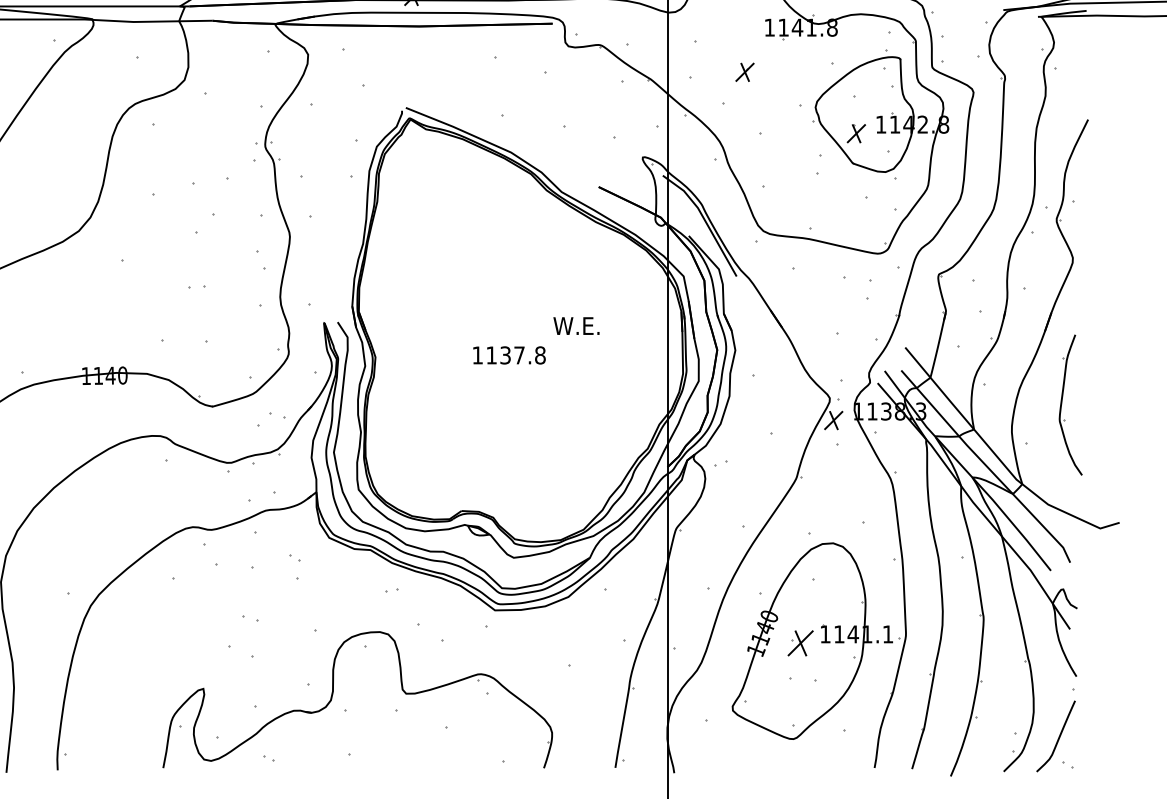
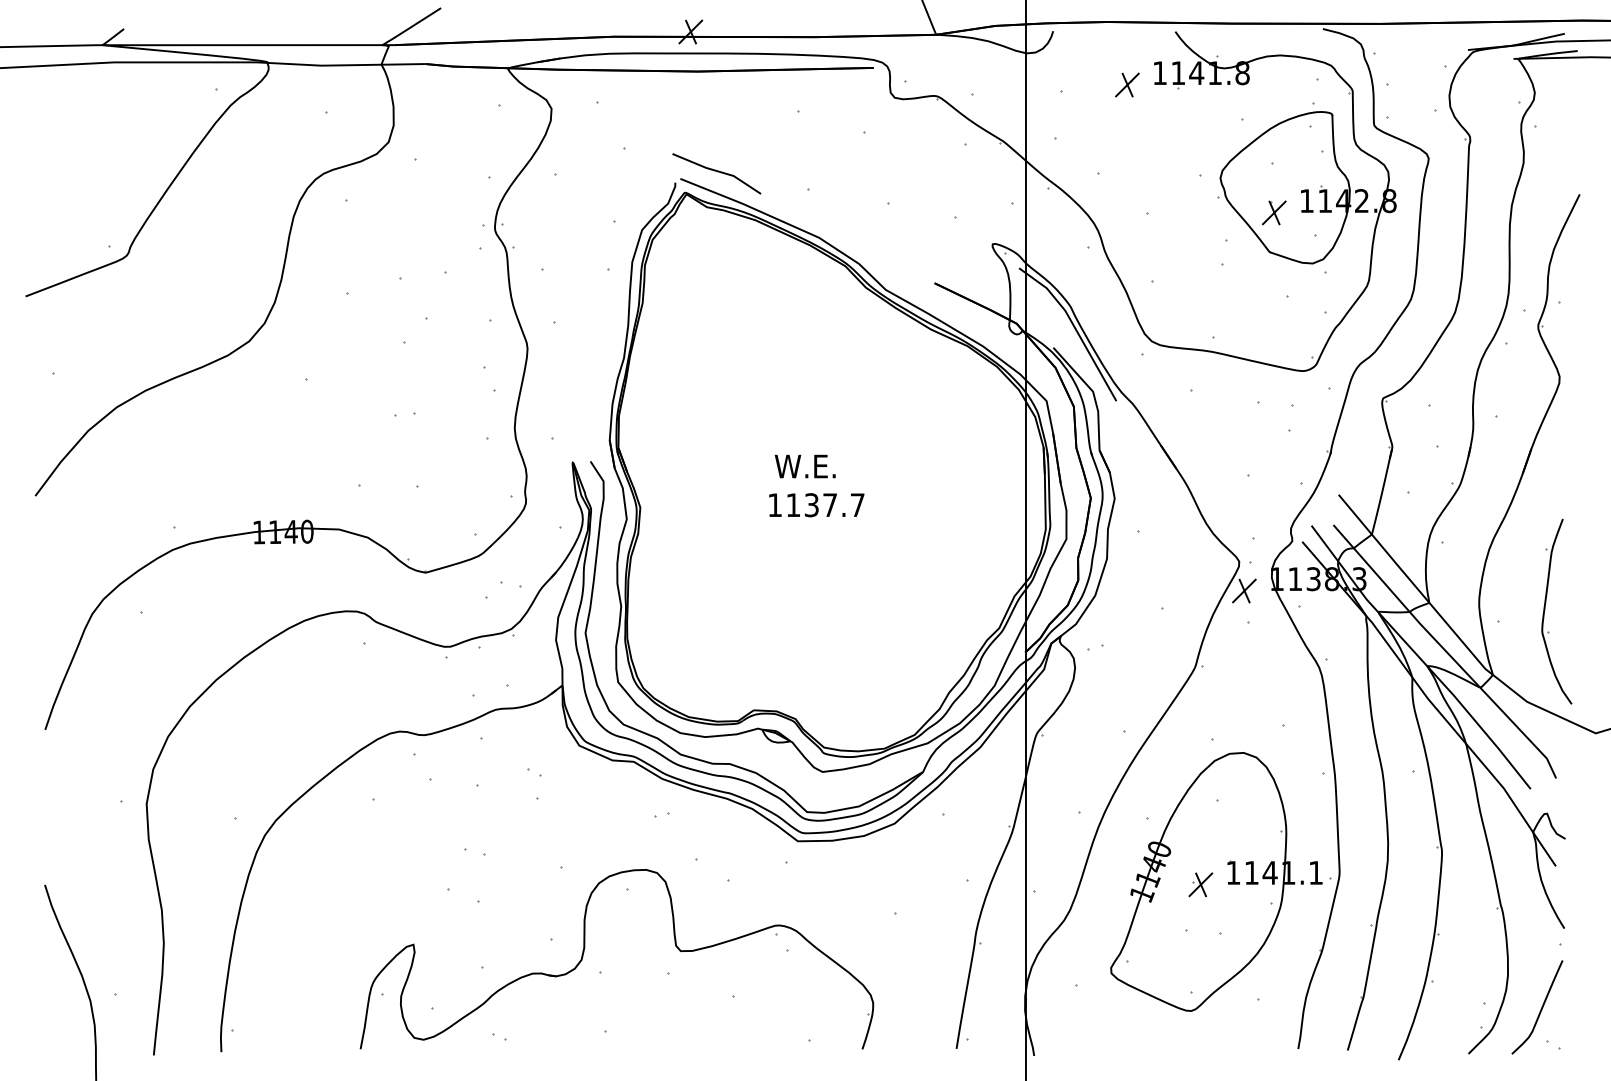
part: (745, 71) -> (1127, 84), moved
line: (434, 103) -> (717, 172), added
text: (575, 326) -> (804, 466), moved
text: (540, 355) -> (857, 505), 1137.8 -> 1137.7
part: (1062, 404) -> (1545, 610), moved
part: (800, 643) -> (1200, 884), size x0.71

